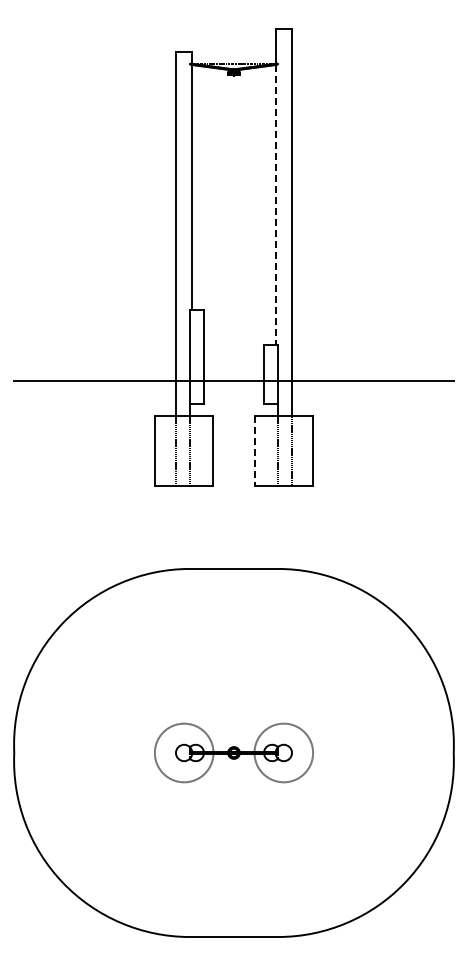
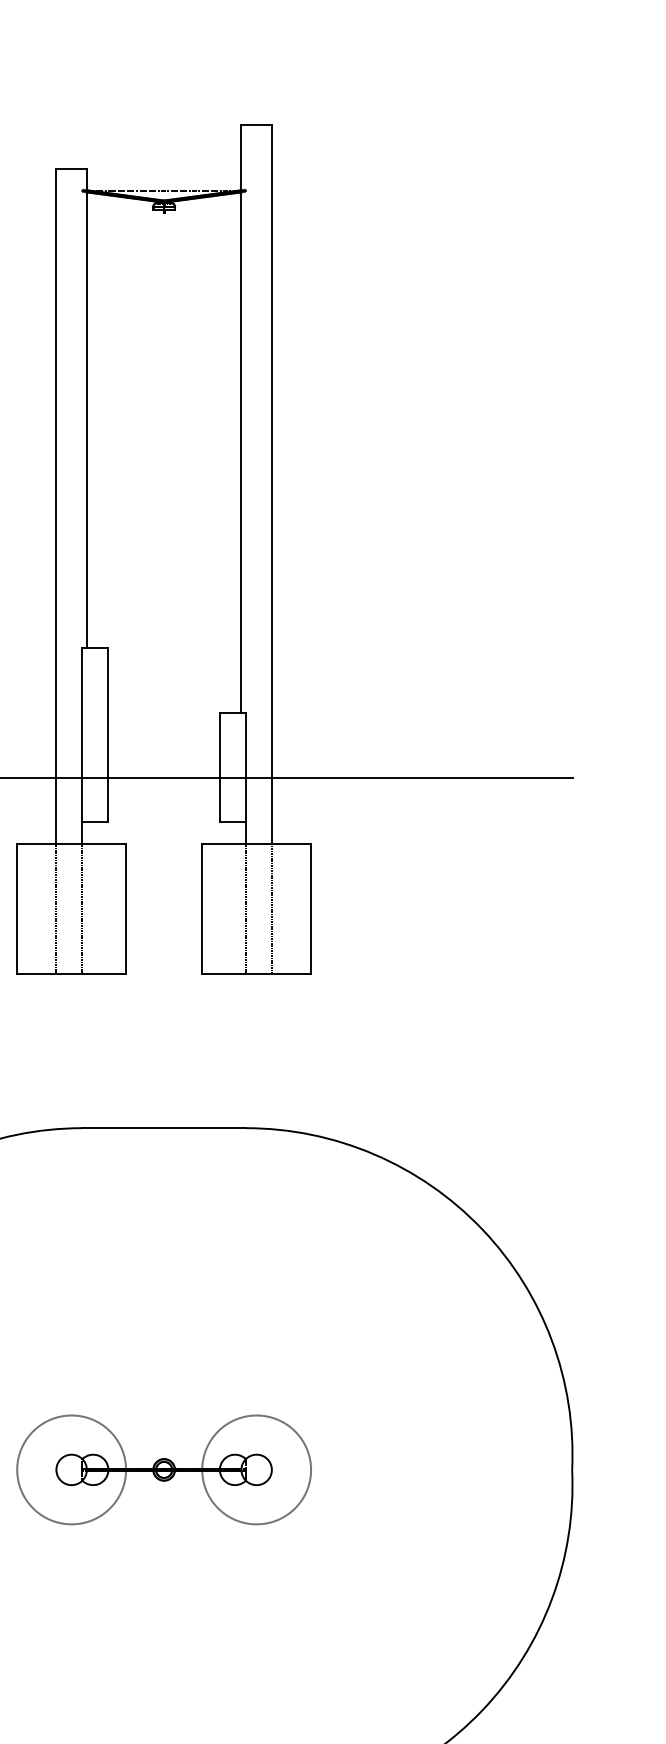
line: (275, 205) -> (241, 453), dashed -> solid
line: (254, 451) -> (202, 910), dashed -> solid

